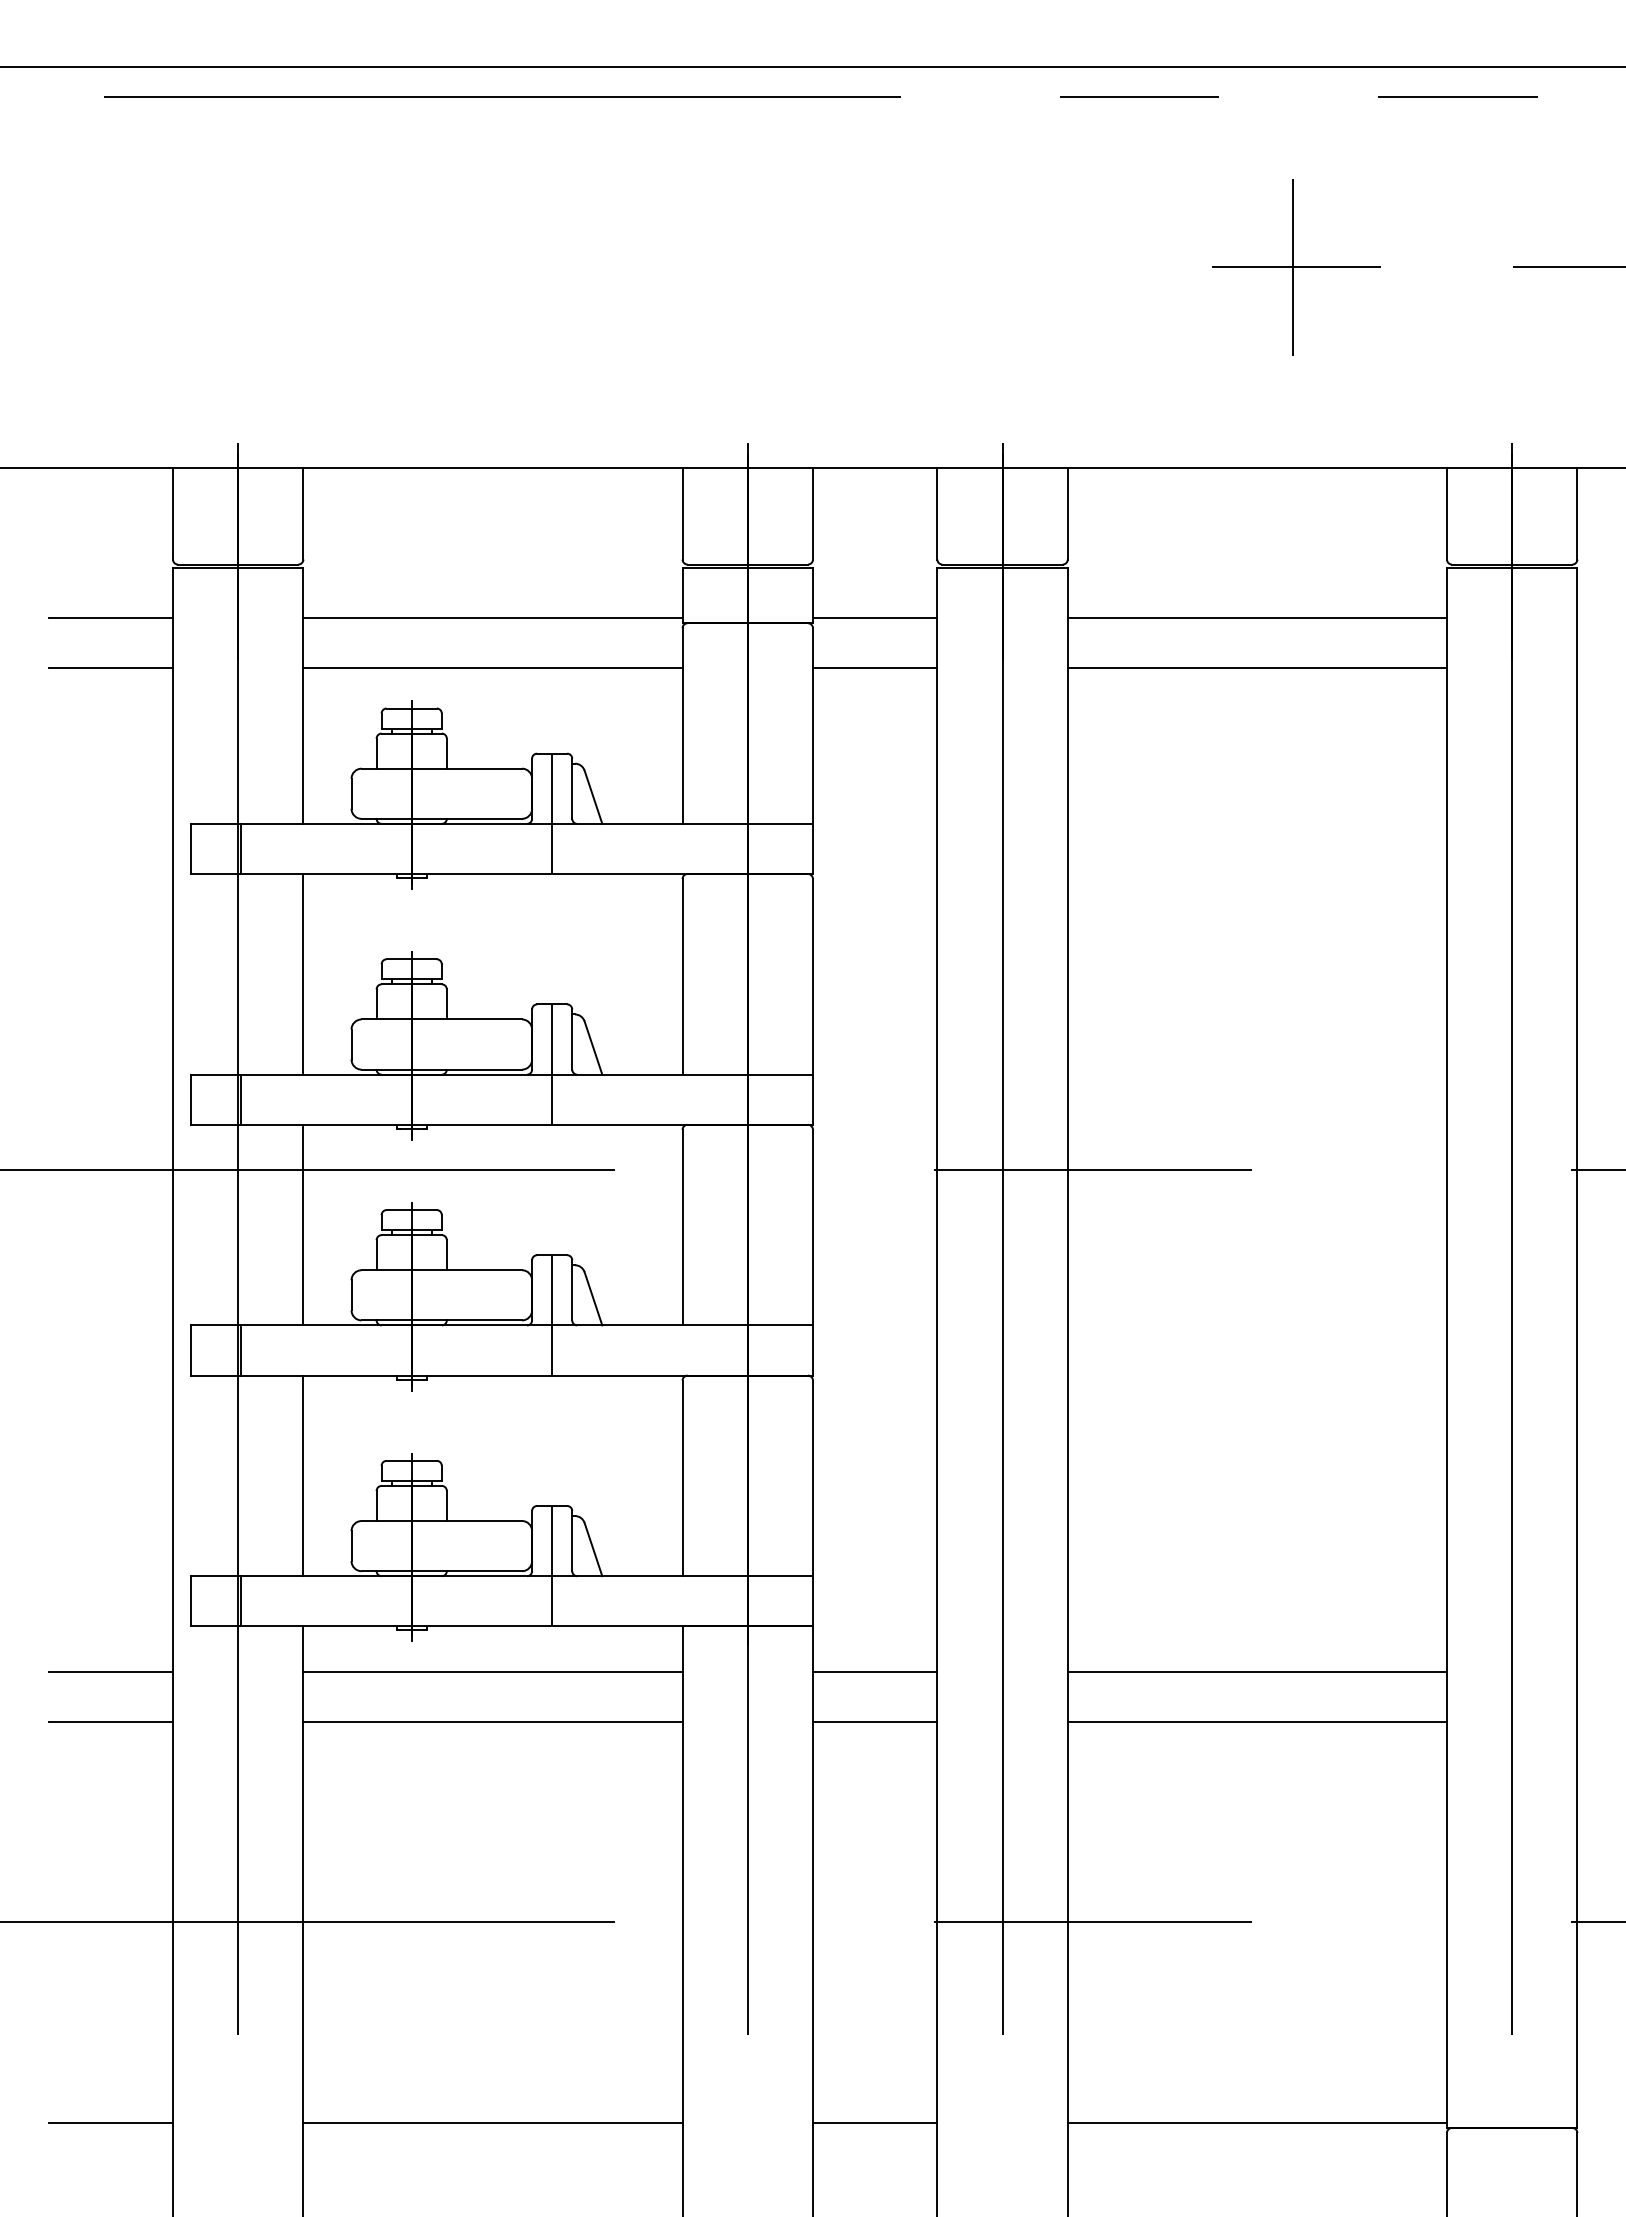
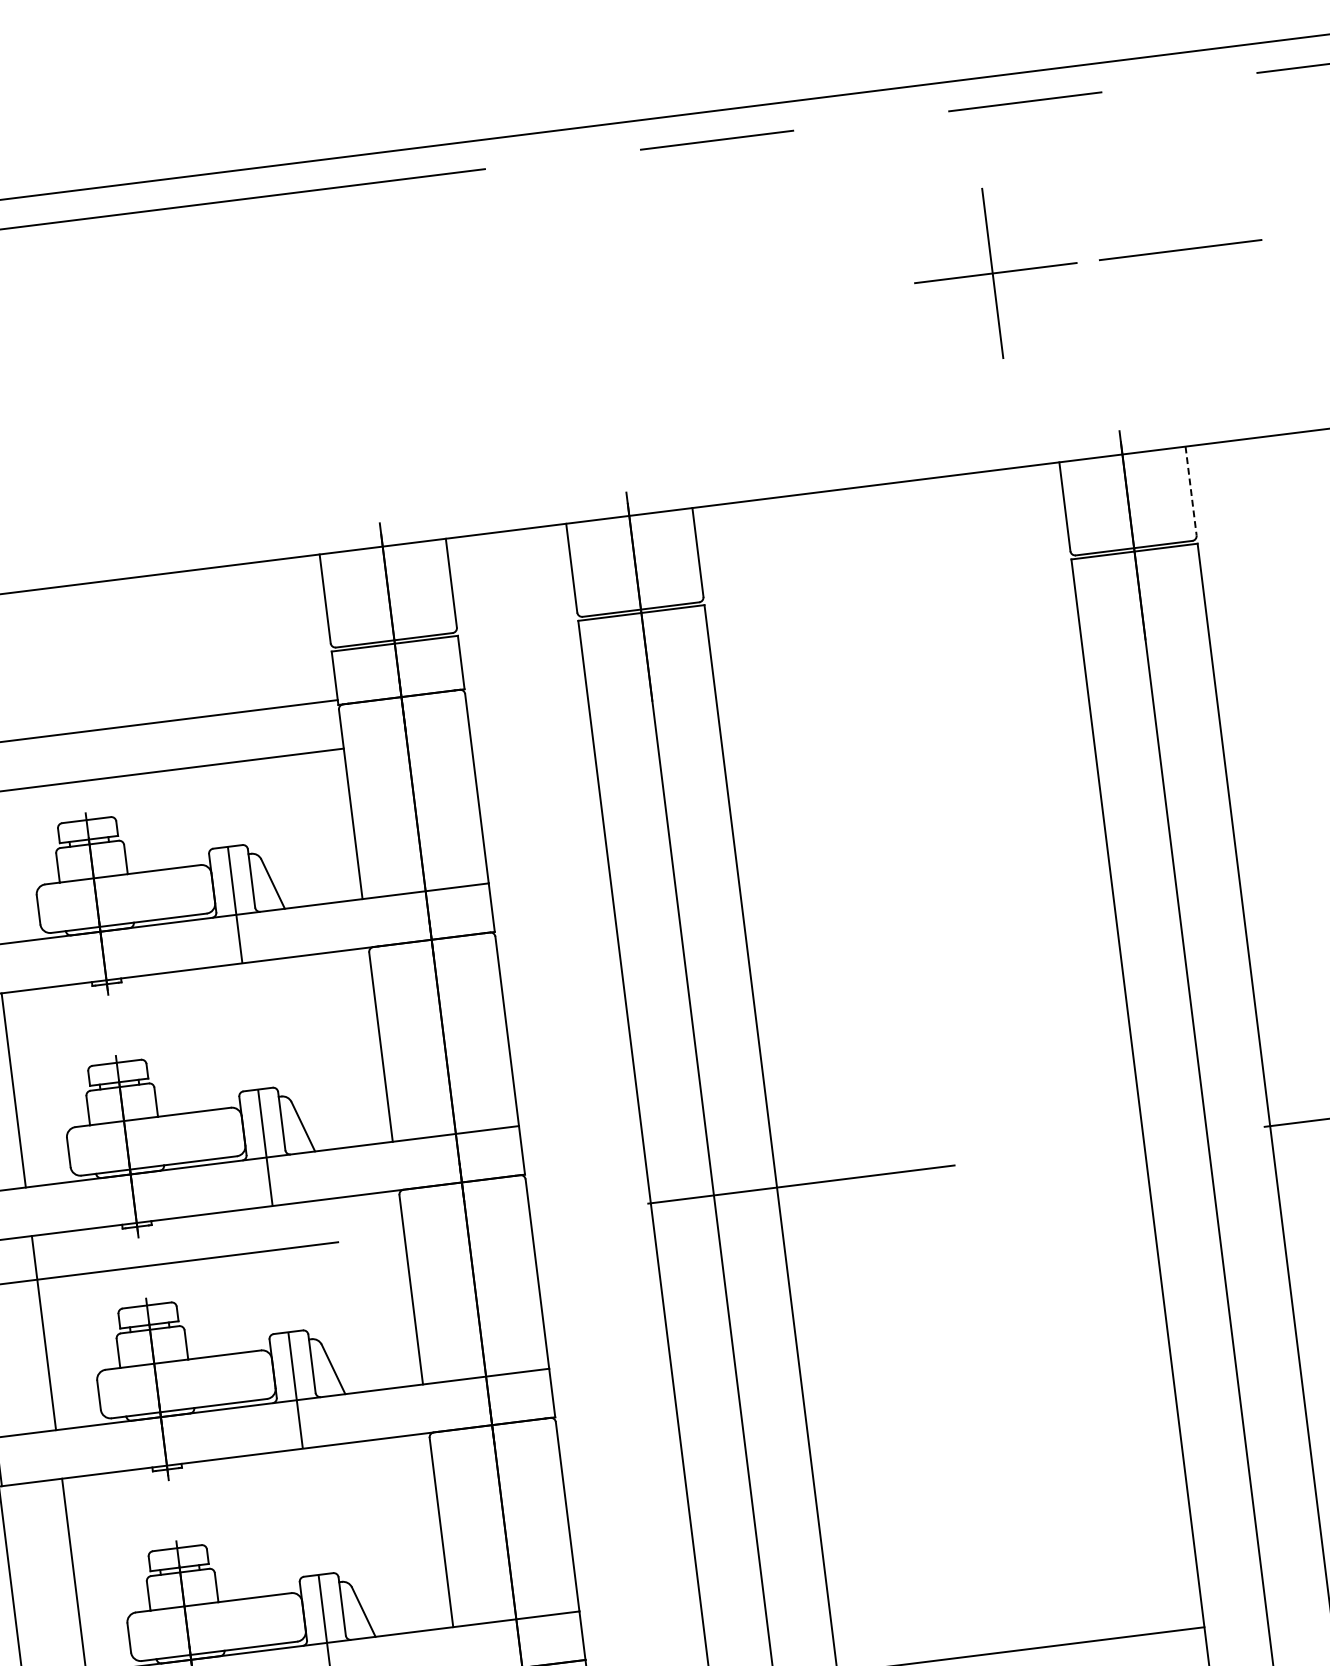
part: (1296, 267) -> (996, 273), moved
line: (1577, 513) -> (1191, 490), solid -> dashed
line: (875, 618) -> (524, 677), removed
line: (1256, 618) -> (893, 631), removed
line: (875, 668) -> (530, 725), removed
line: (1256, 668) -> (899, 679), removed

